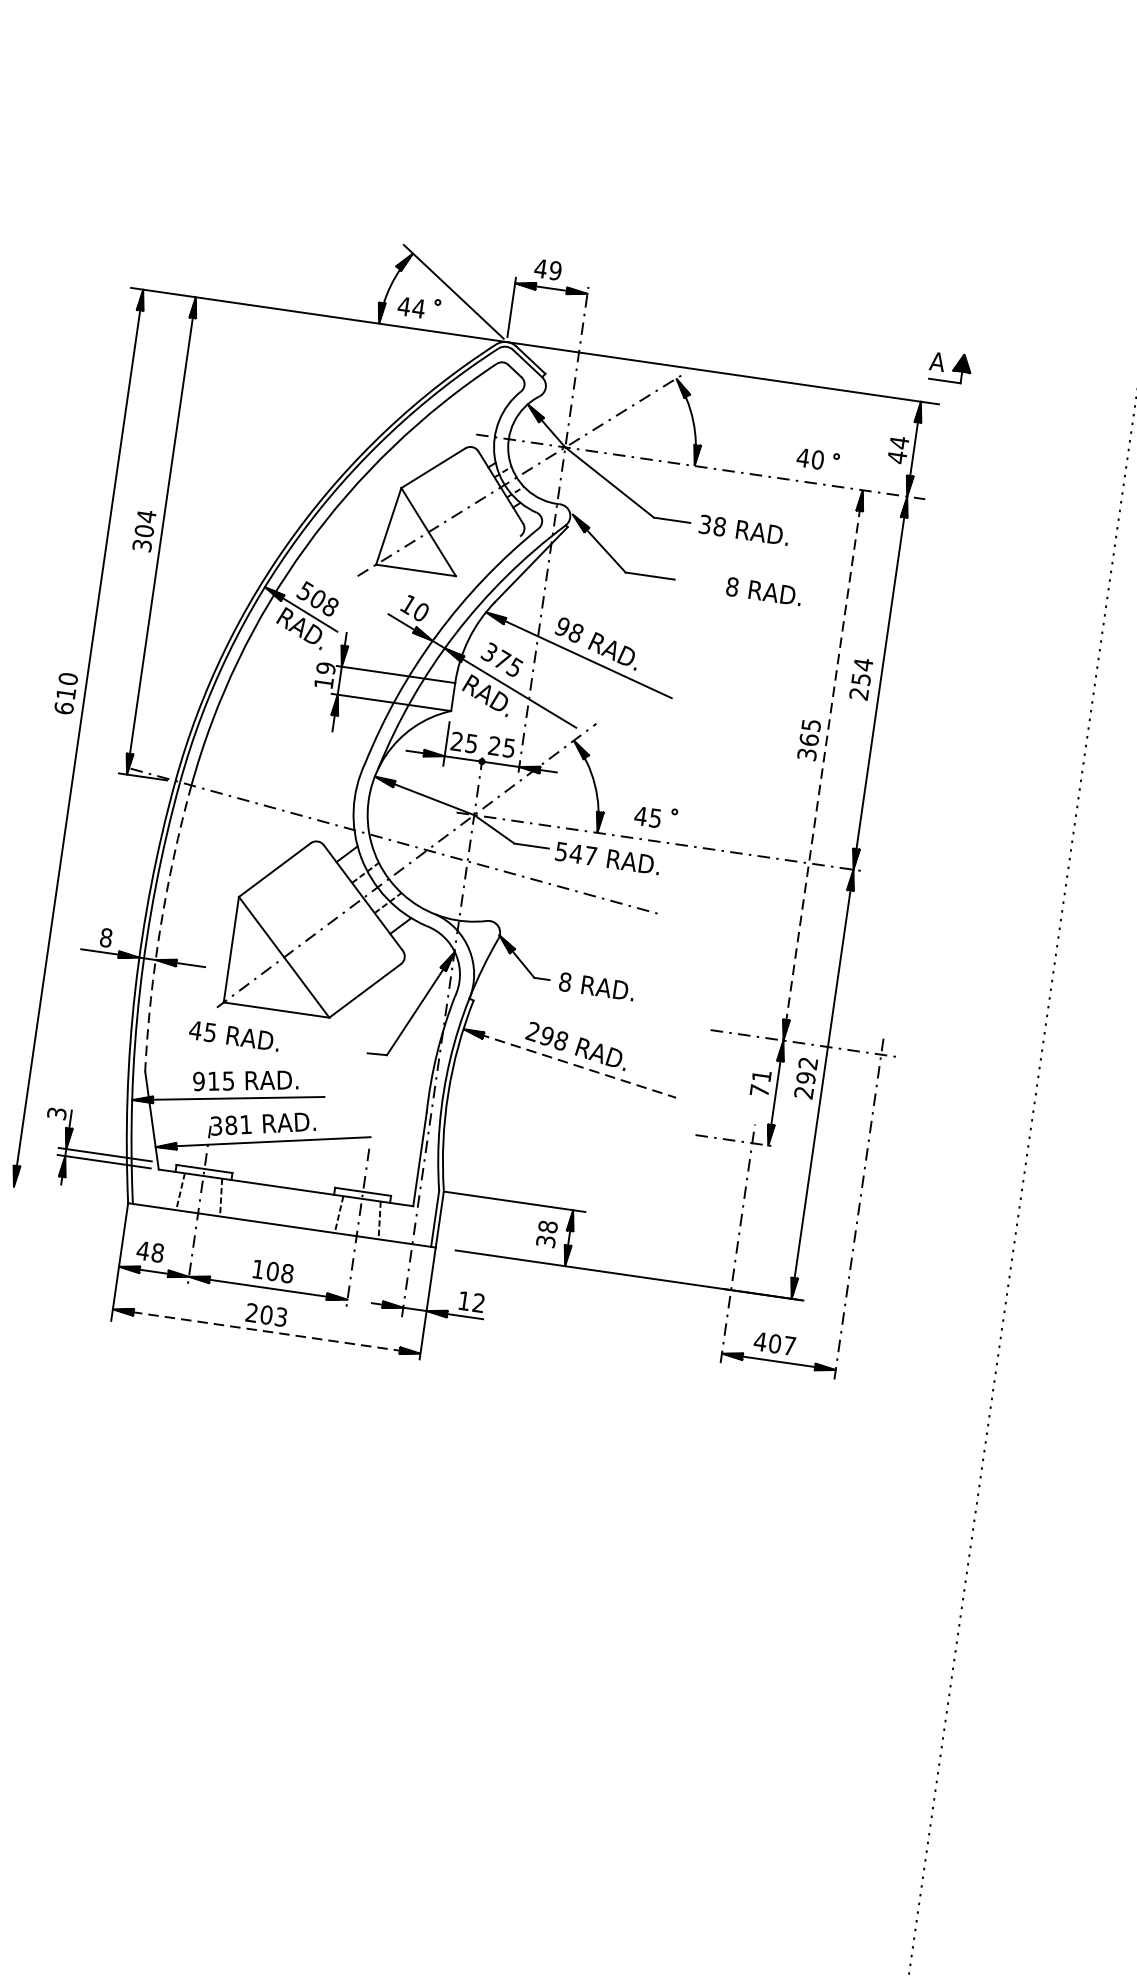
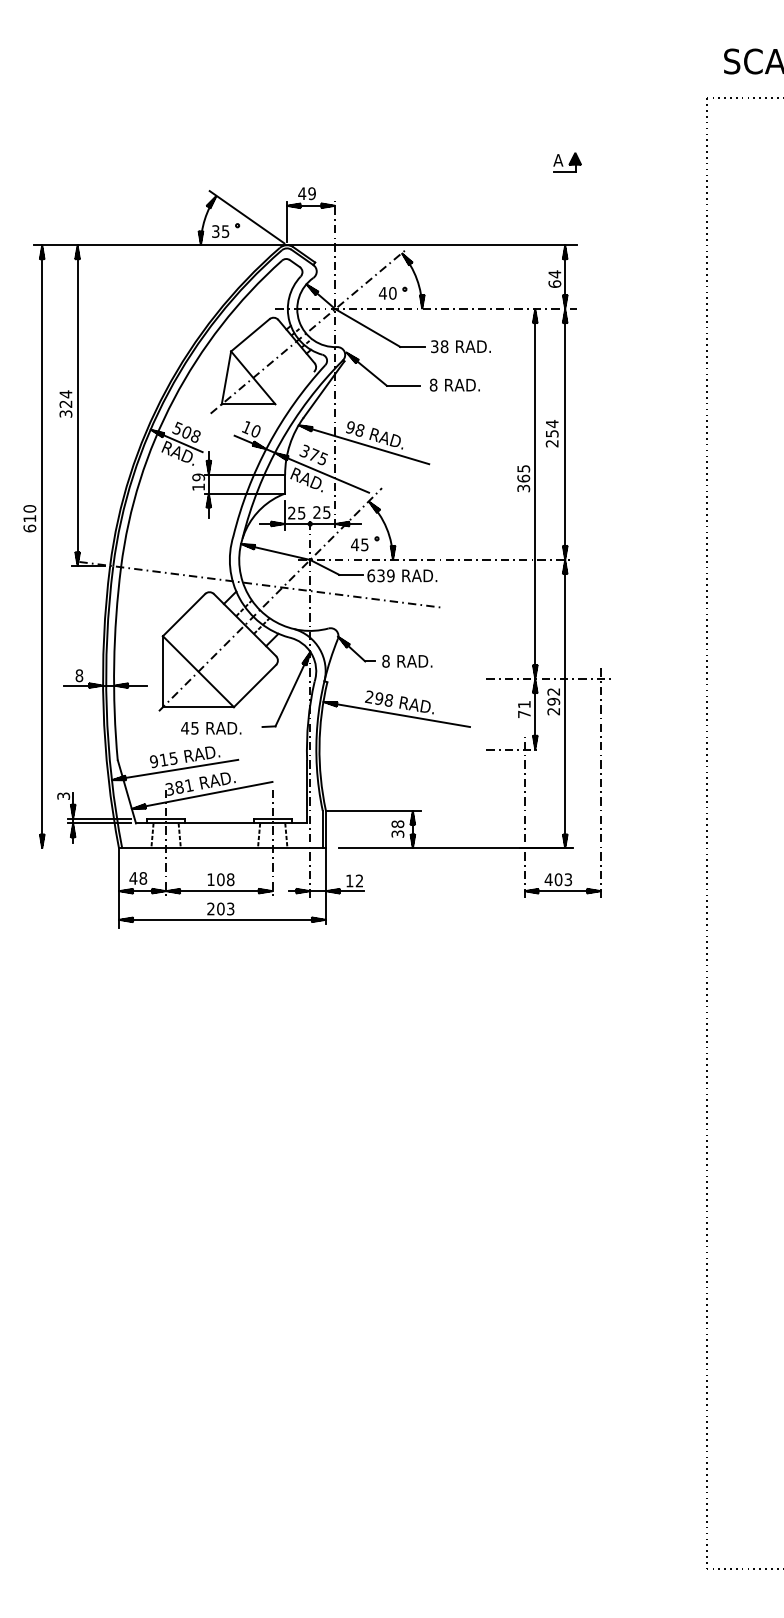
text: (411, 307) -> (220, 231), 44 -> 35
part: (950, 366) -> (567, 162), moved
text: (896, 457) -> (554, 284), 44 -> 64
part: (817, 458) -> (392, 292), moved
text: (143, 530) -> (65, 403), 304 -> 324
text: (763, 590) -> (454, 384), moved
line: (823, 764) -> (535, 493), dashed -> solid
part: (656, 816) -> (365, 543), moved
text: (575, 853) -> (380, 575), 547 -> 639
arc: (161, 927) -> (114, 663), dashed -> solid
text: (234, 1036) -> (211, 728), moved
line: (570, 1063) -> (397, 714), dashed -> solid
line: (265, 1330) -> (221, 919), dashed -> solid
text: (789, 1345) -> (568, 879), 407 -> 403

